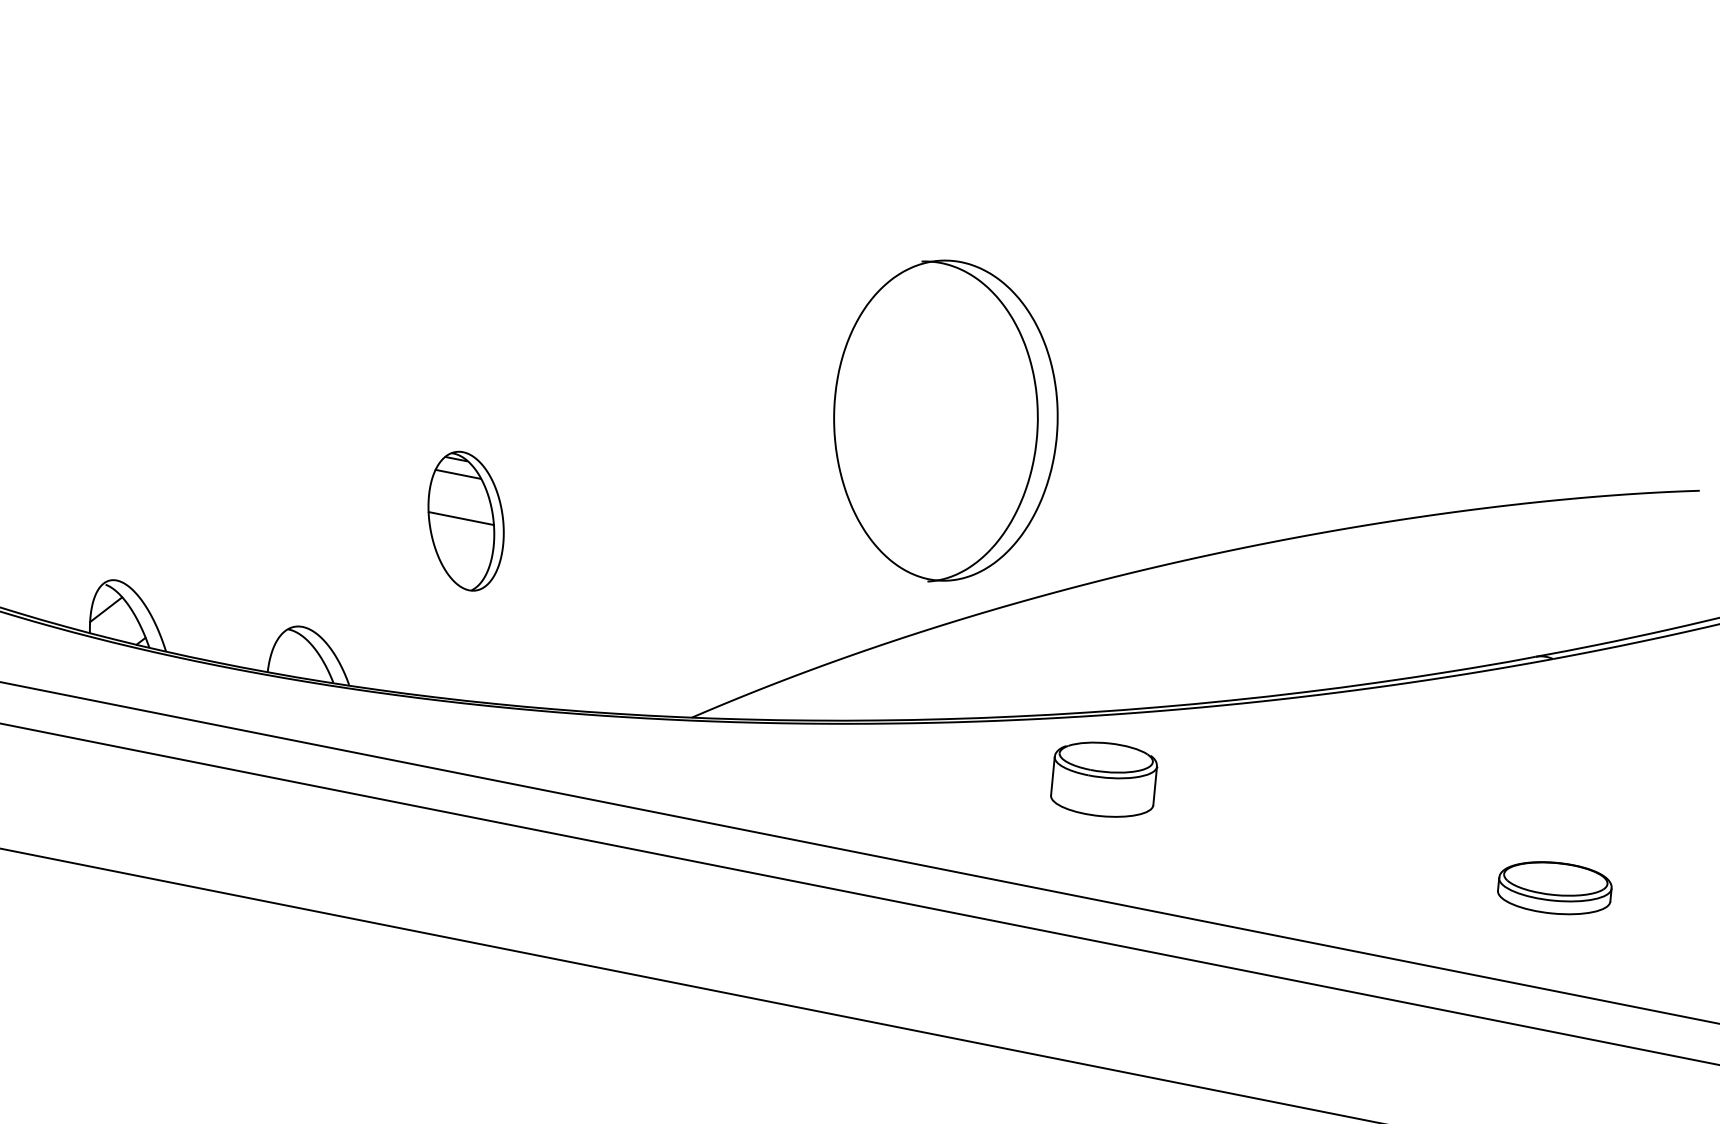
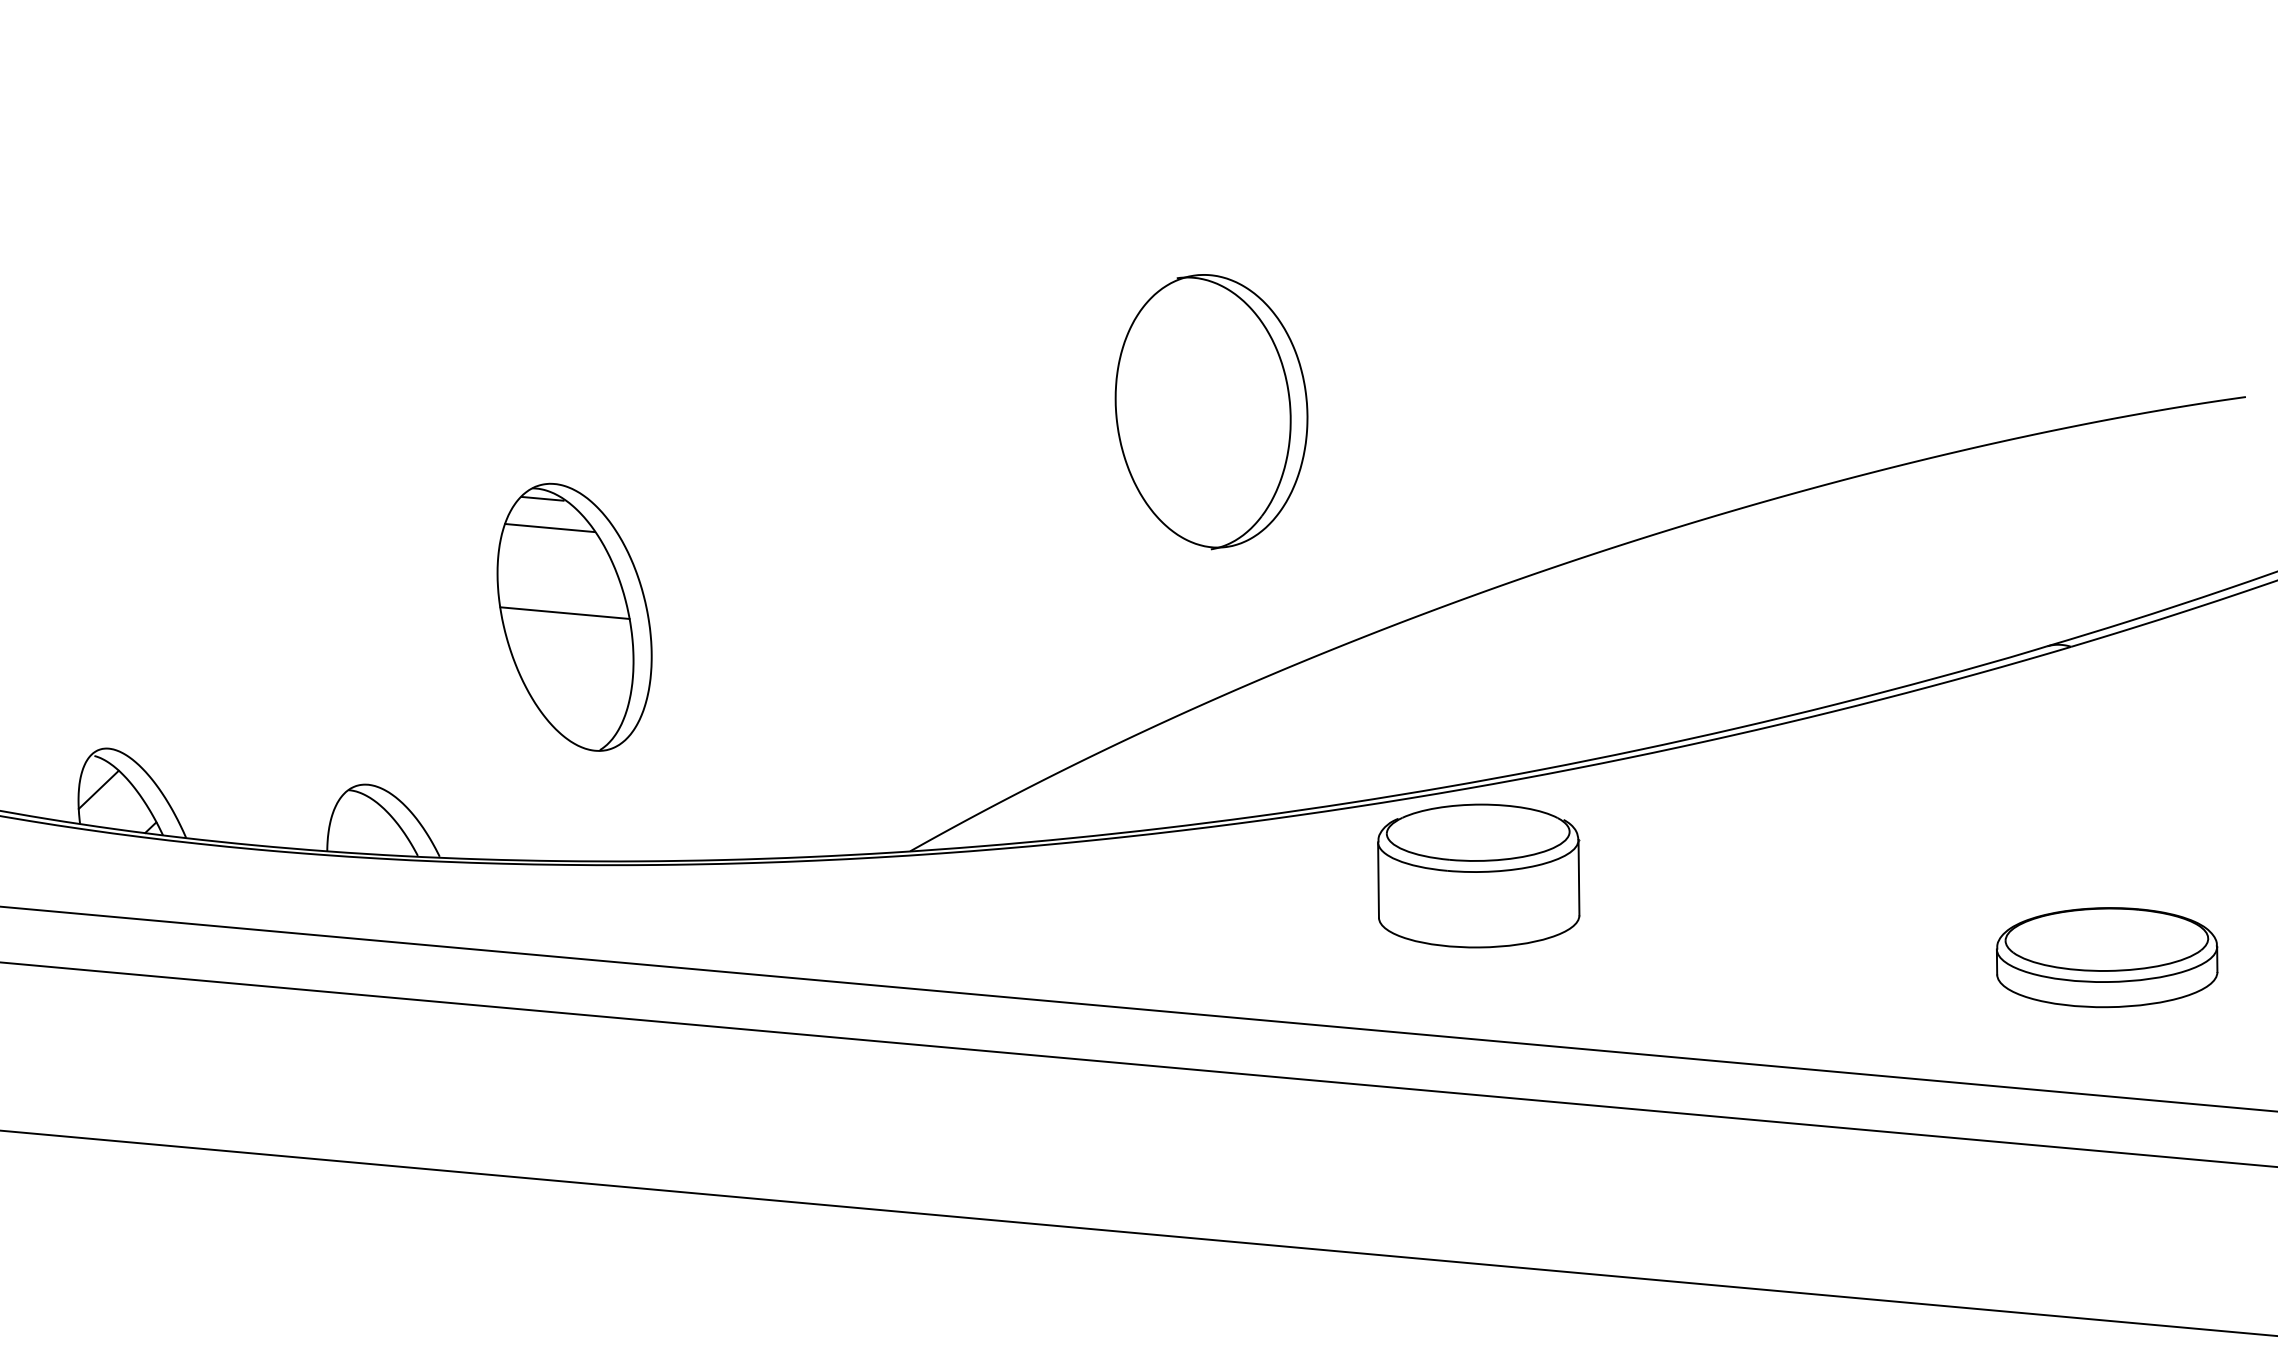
part: (945, 420) -> (1211, 411), size x0.62
part: (465, 521) -> (574, 617), size x1.43
part: (1104, 779) -> (1479, 875), size x1.43
part: (1554, 888) -> (2106, 958), size x1.43

